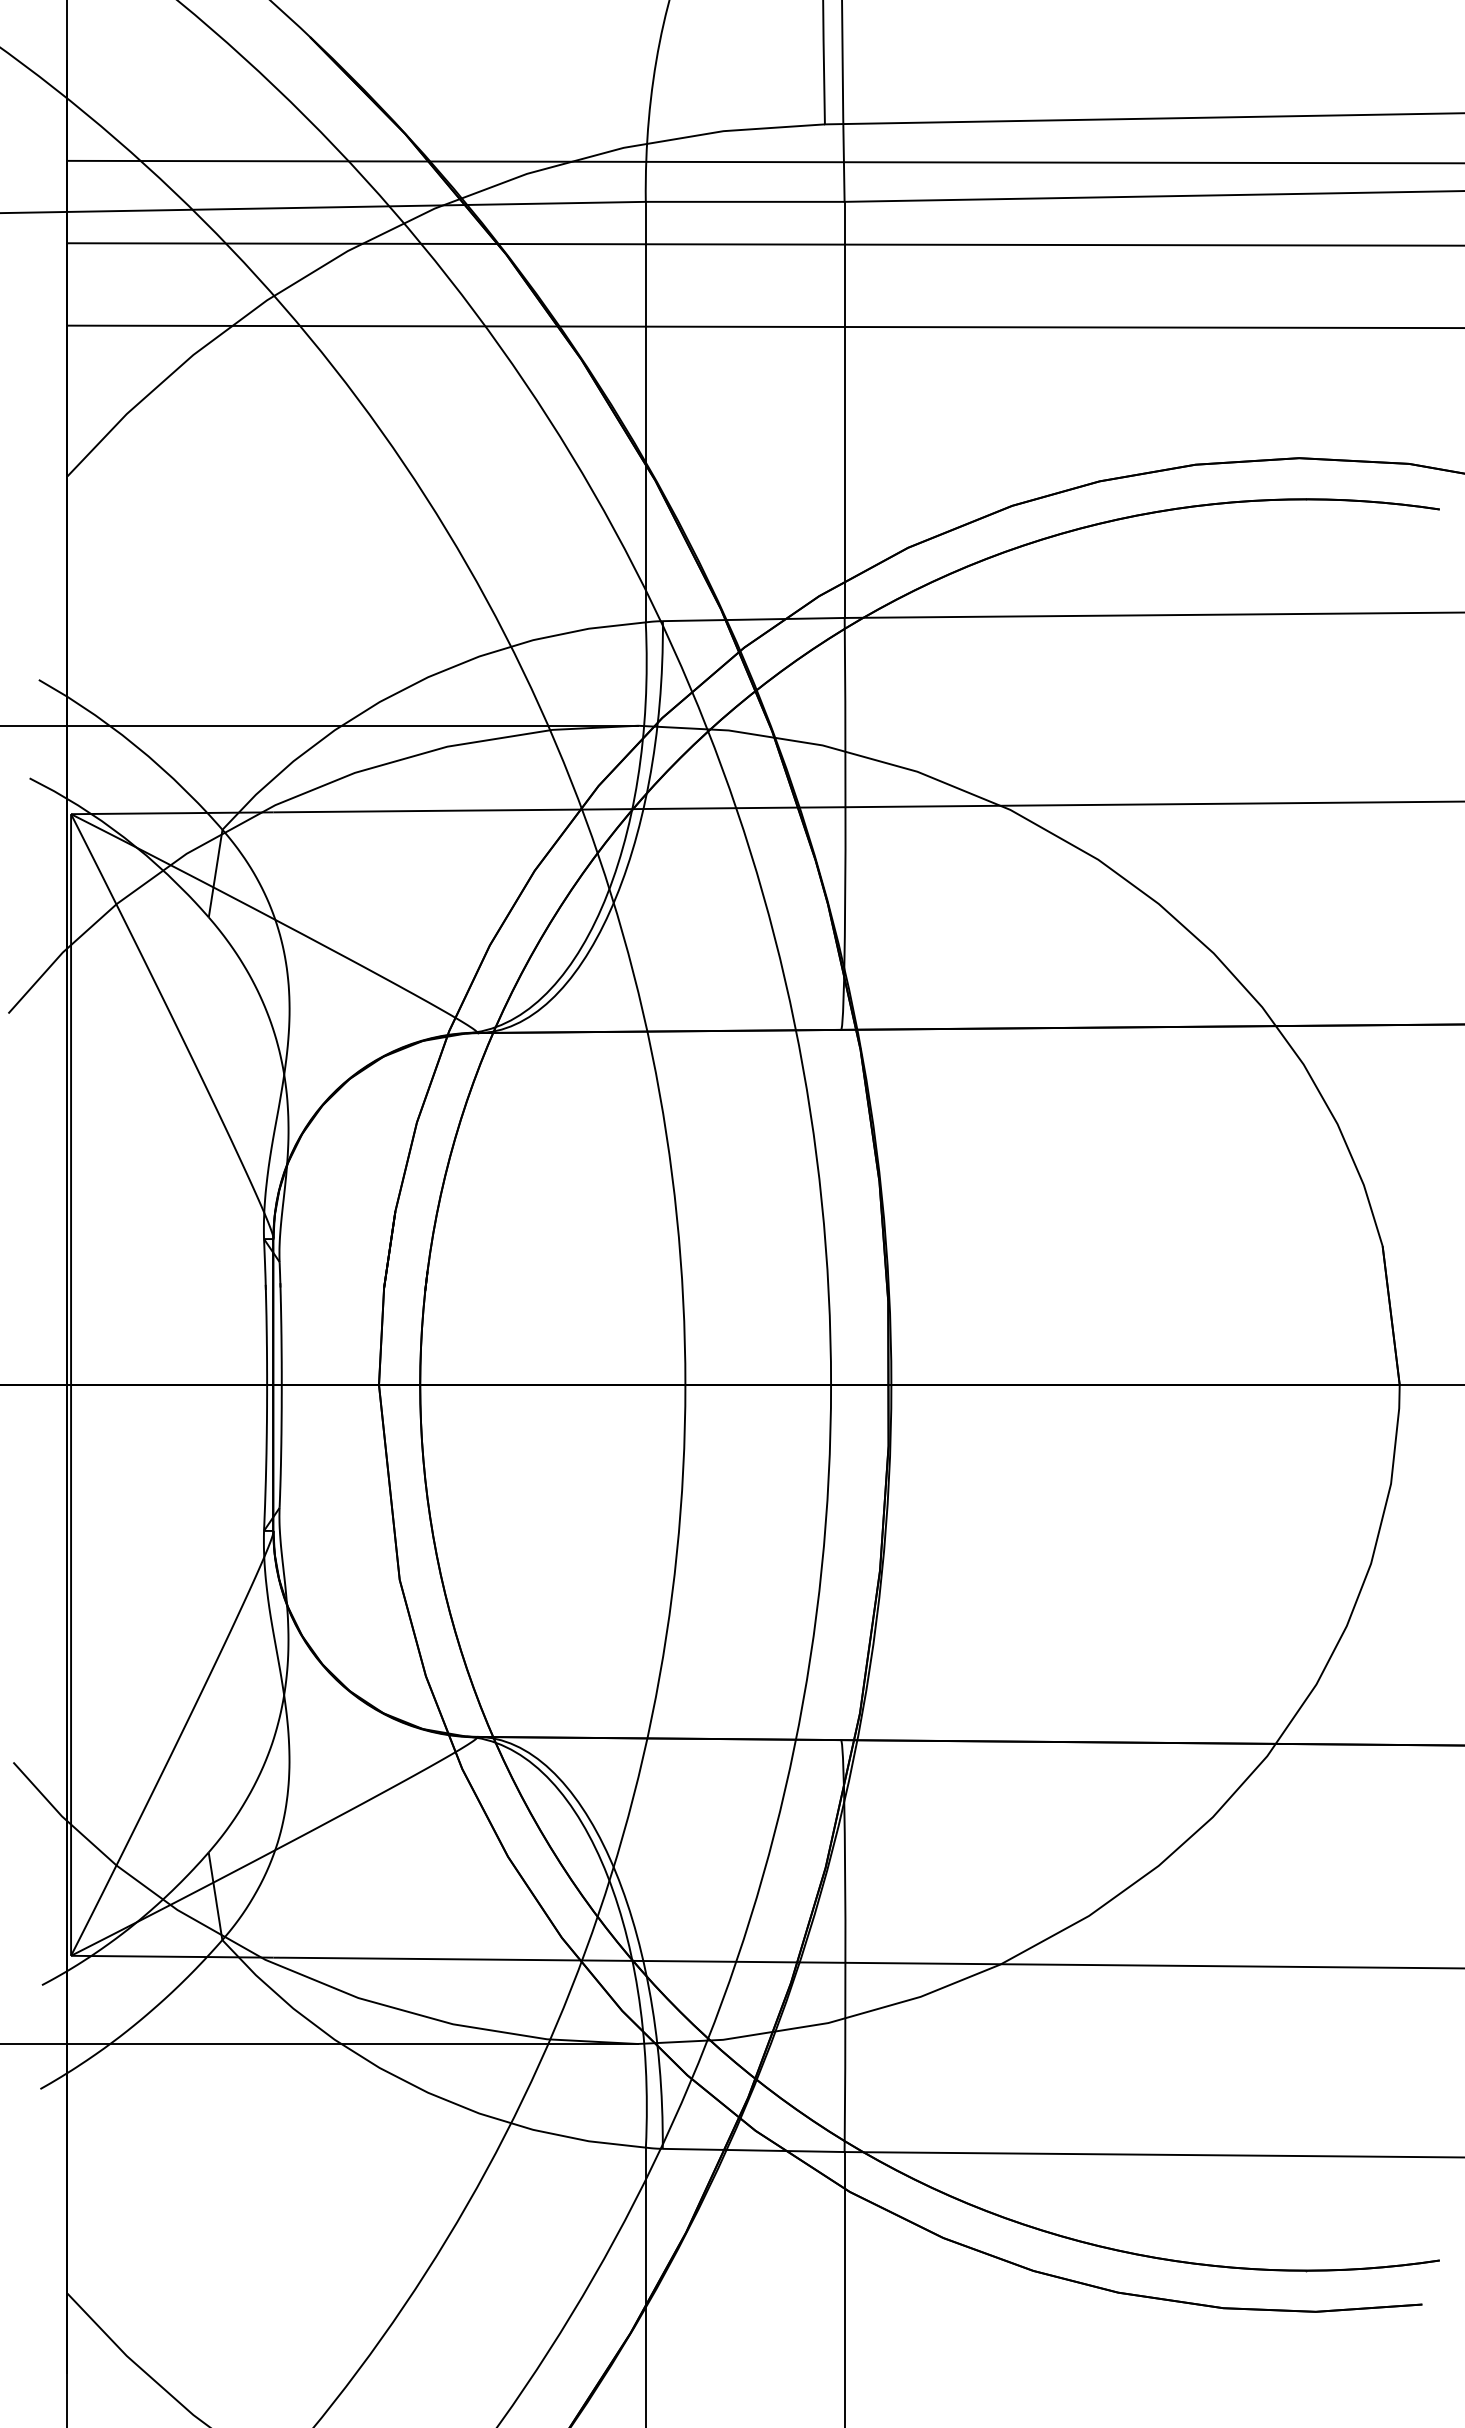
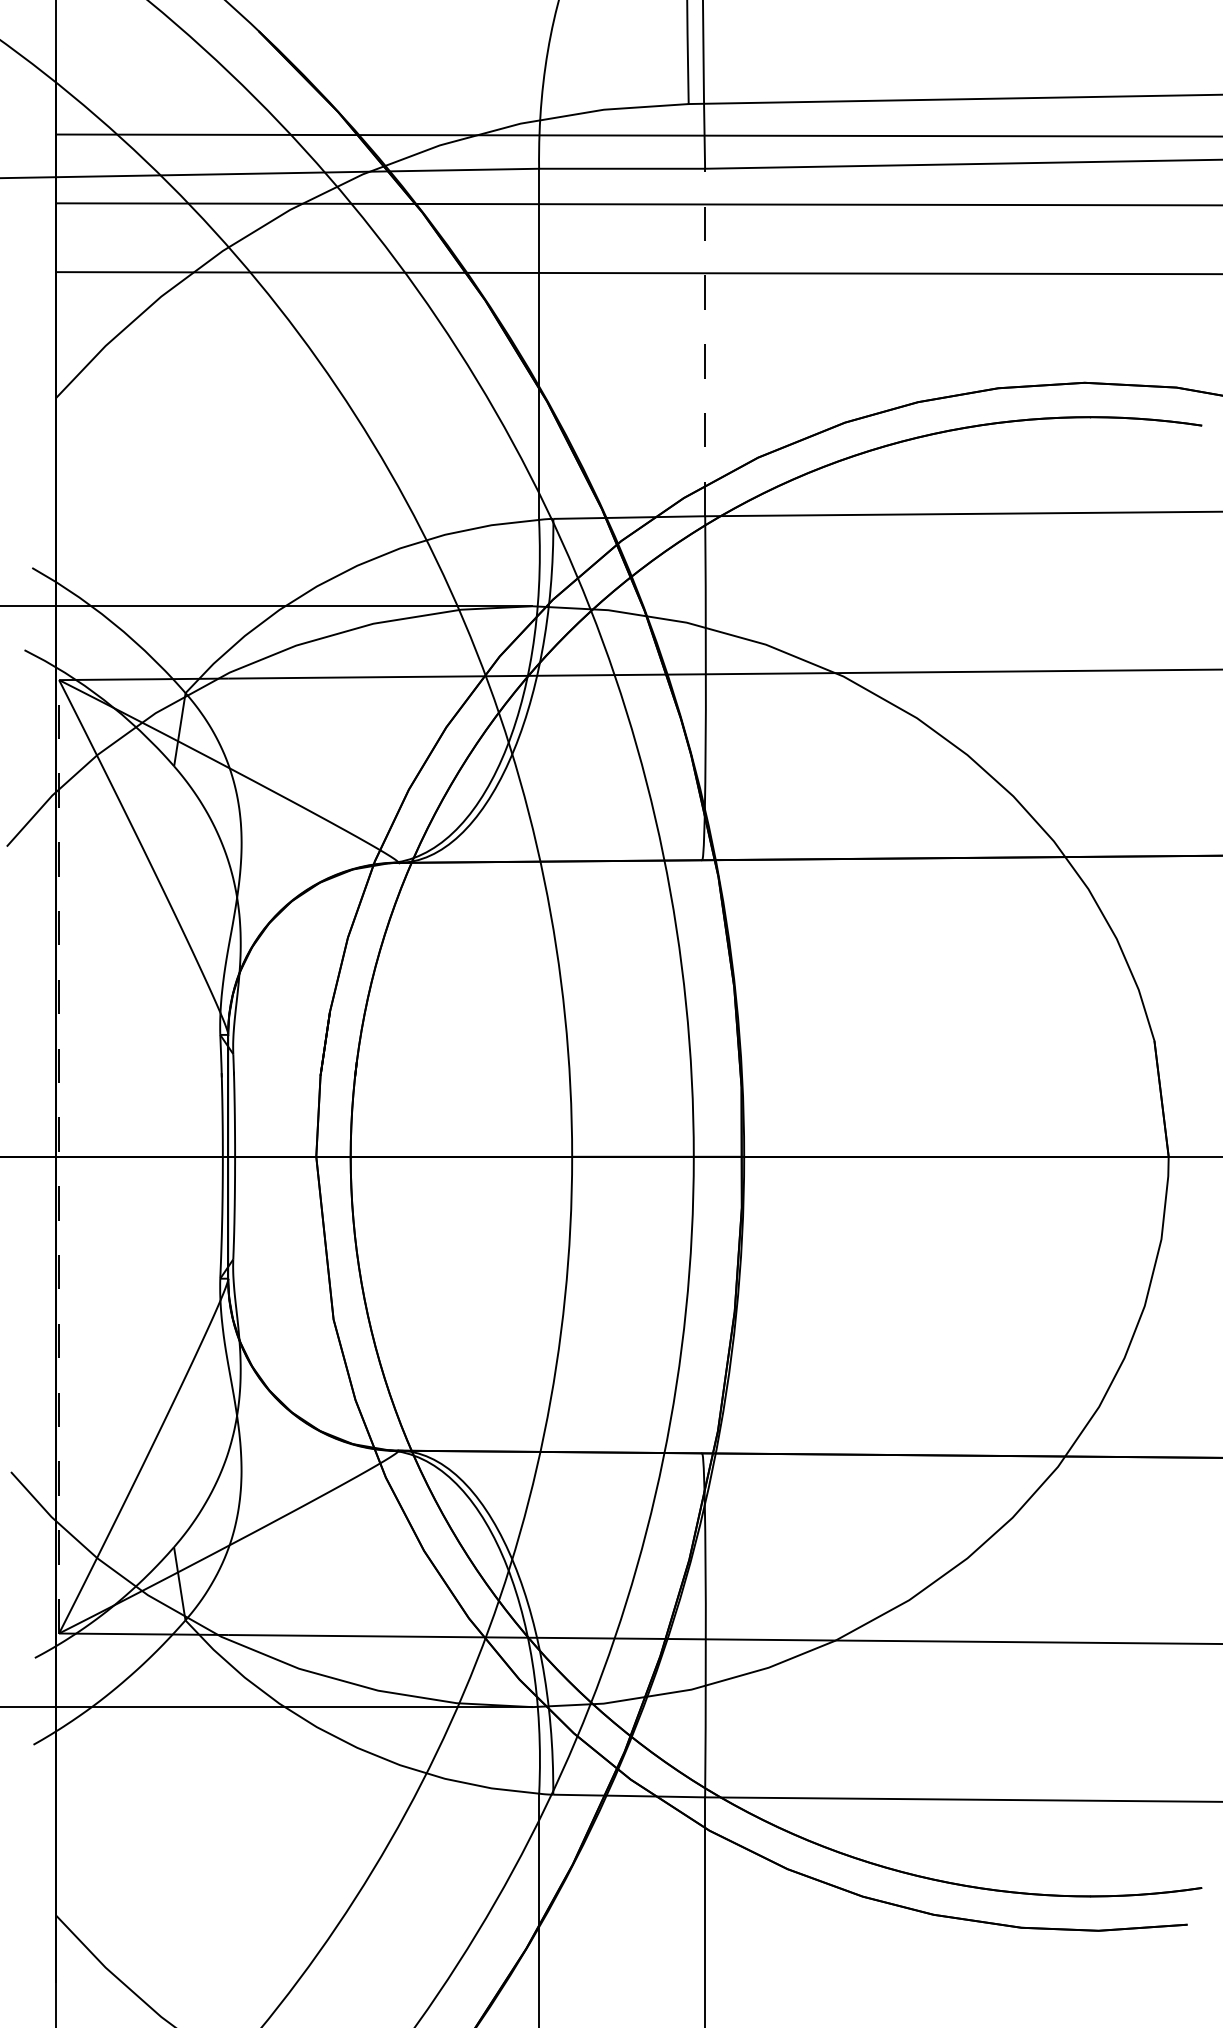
line: (844, 409) -> (705, 342), solid -> dashed
arc: (71, 1385) -> (59, 1157), solid -> dashed

